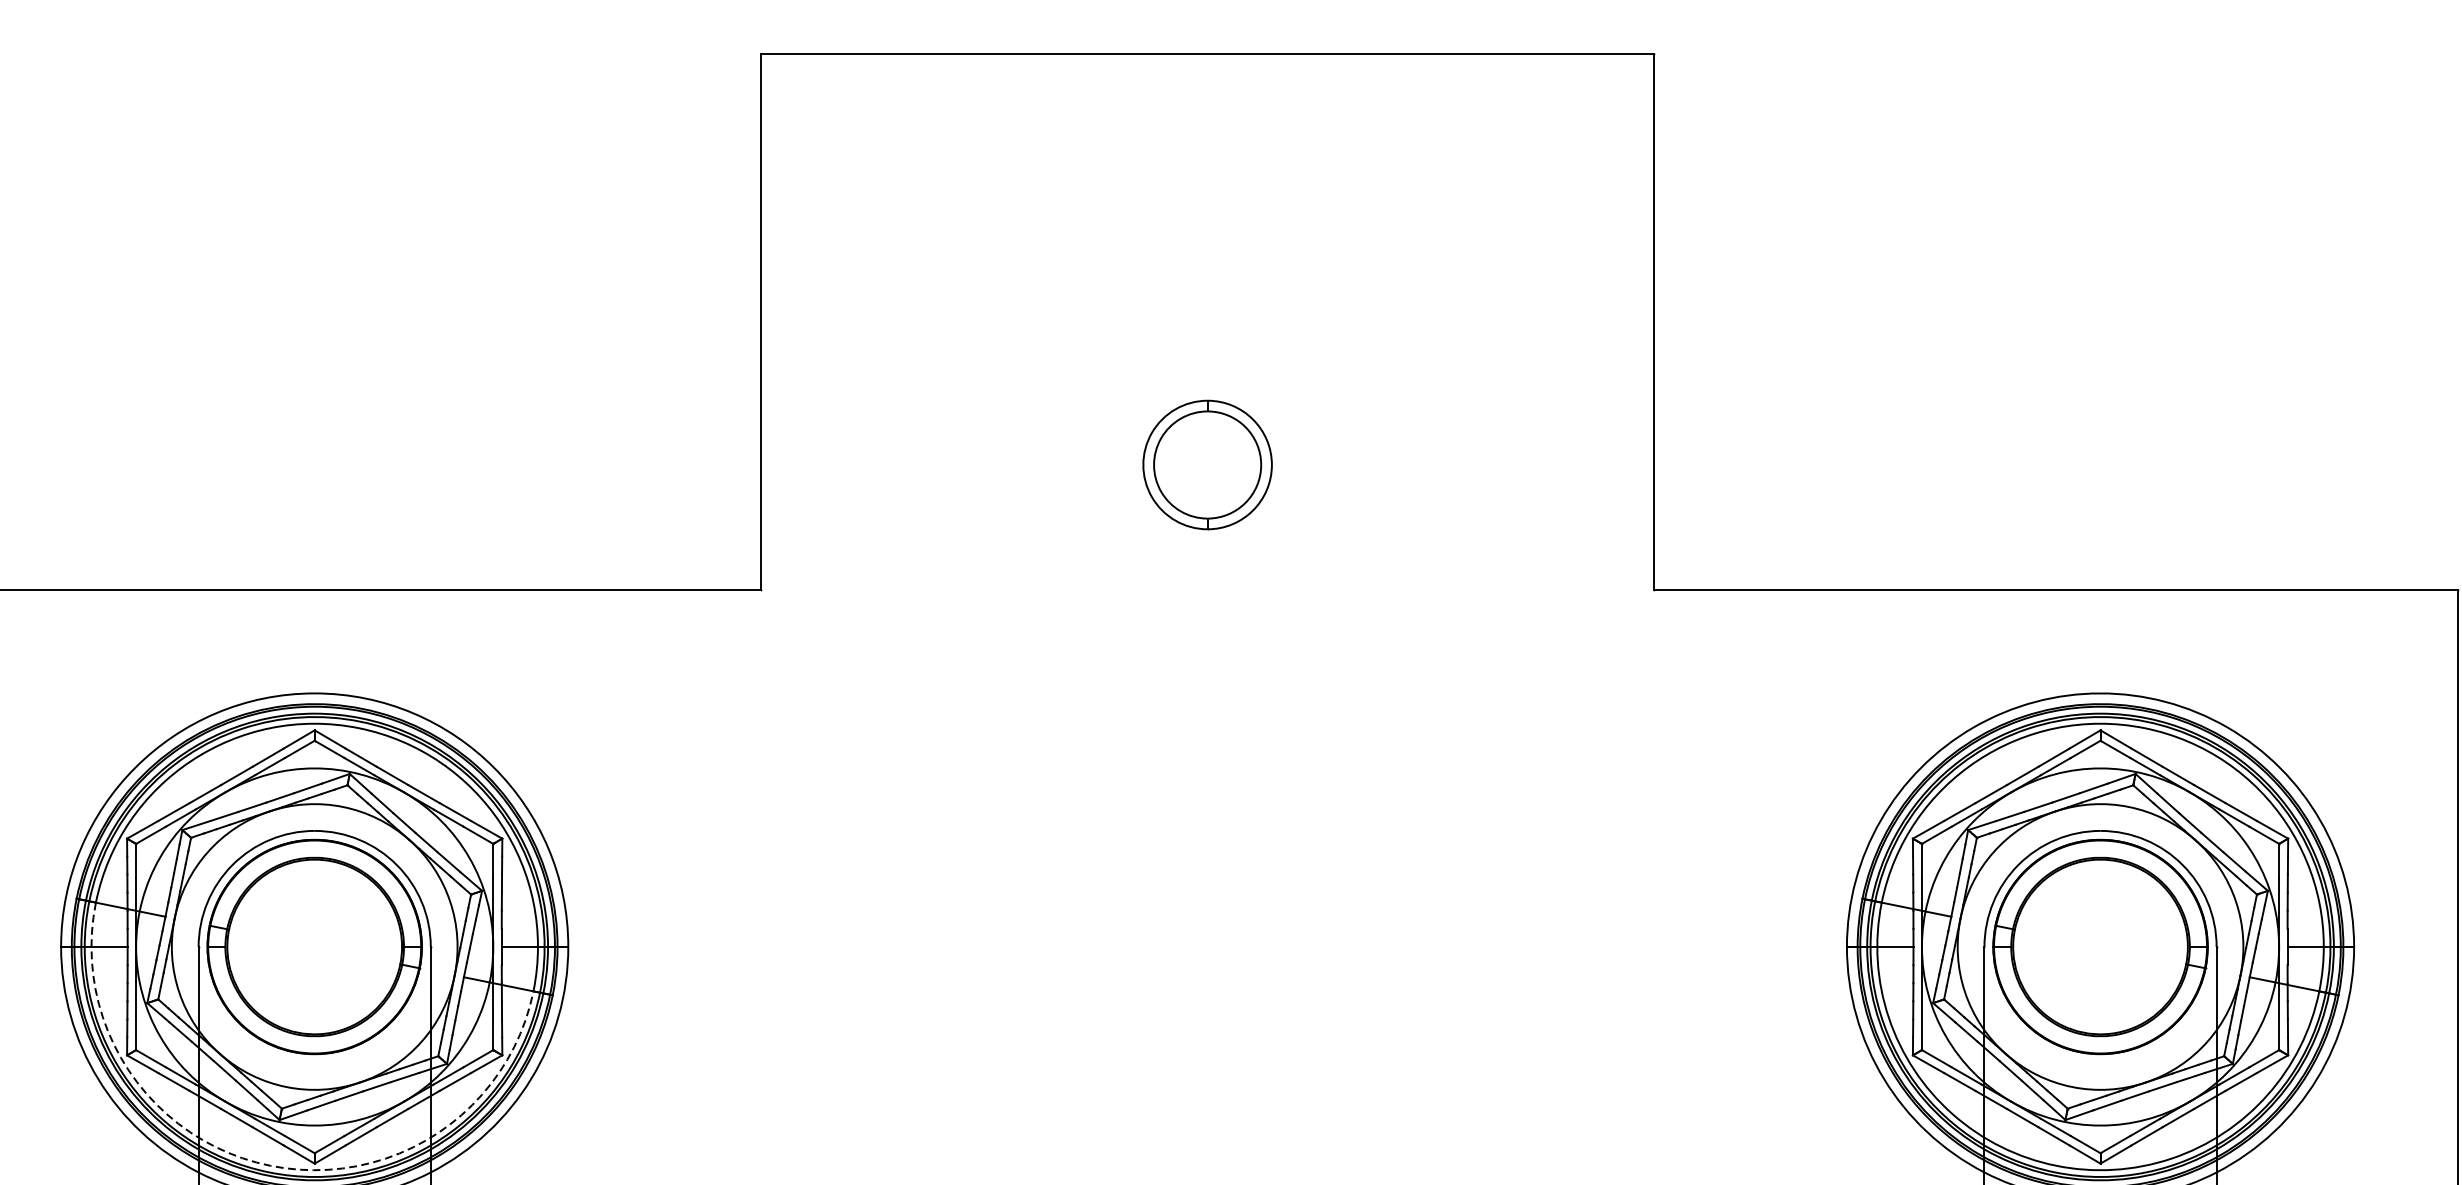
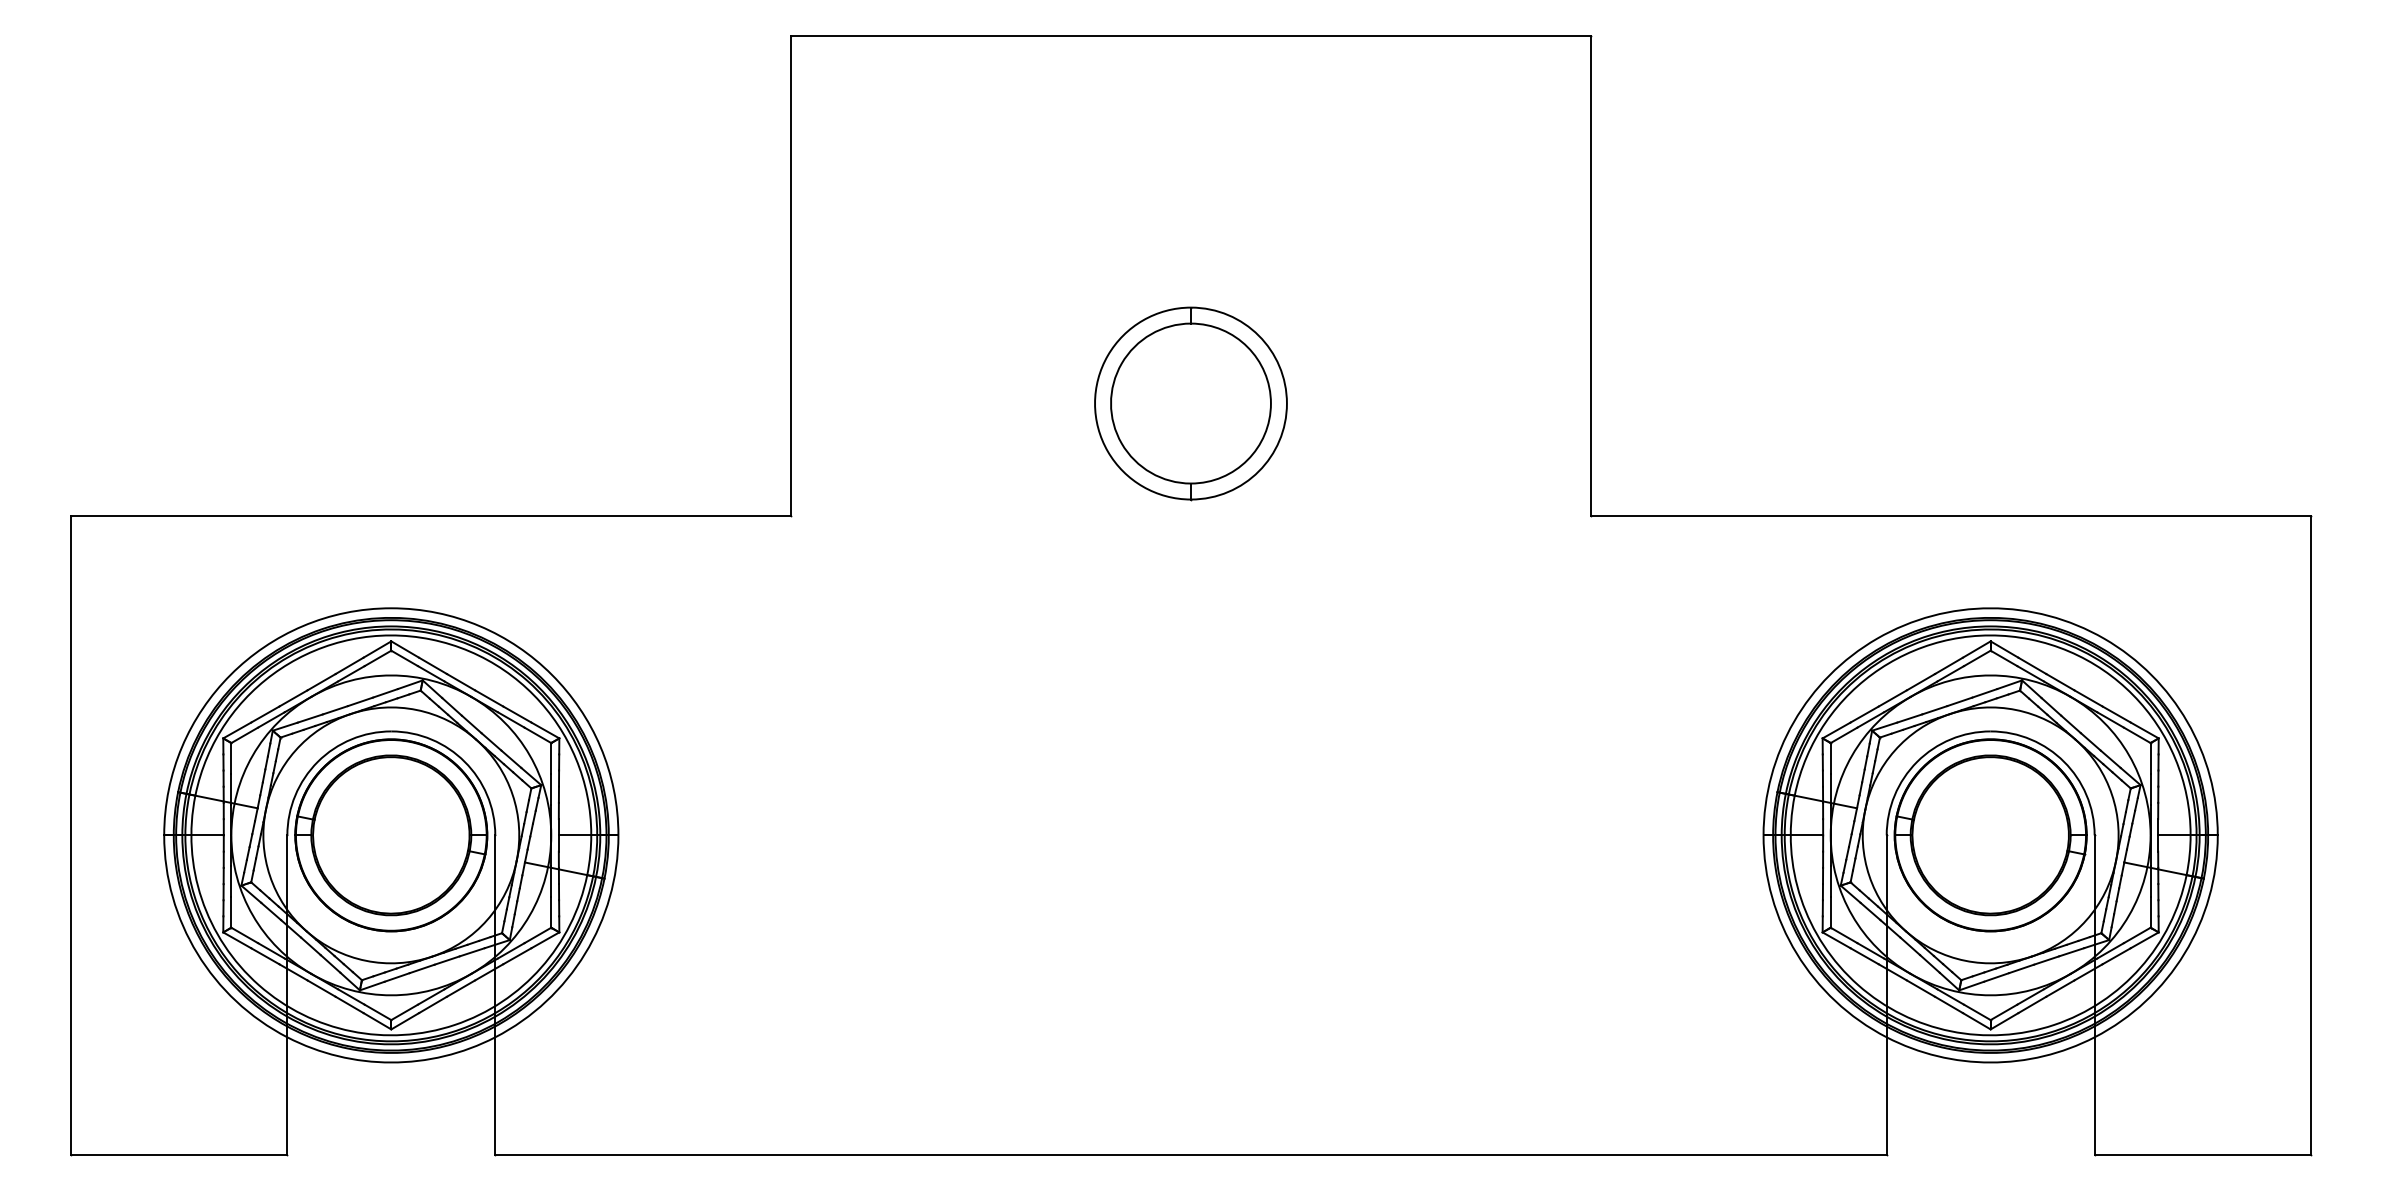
part: (1207, 464) -> (1190, 403), size x1.67
arc: (270, 1165) -> (351, 1031), dashed -> solid

